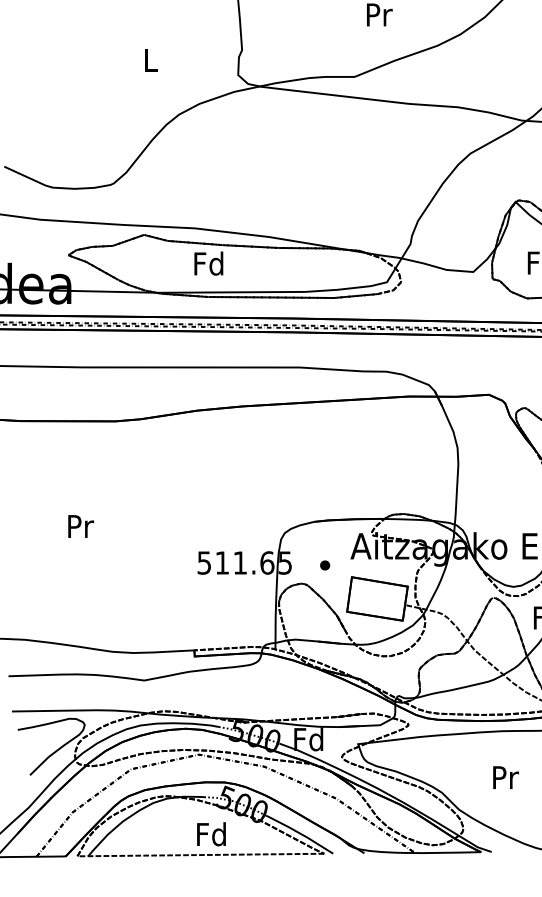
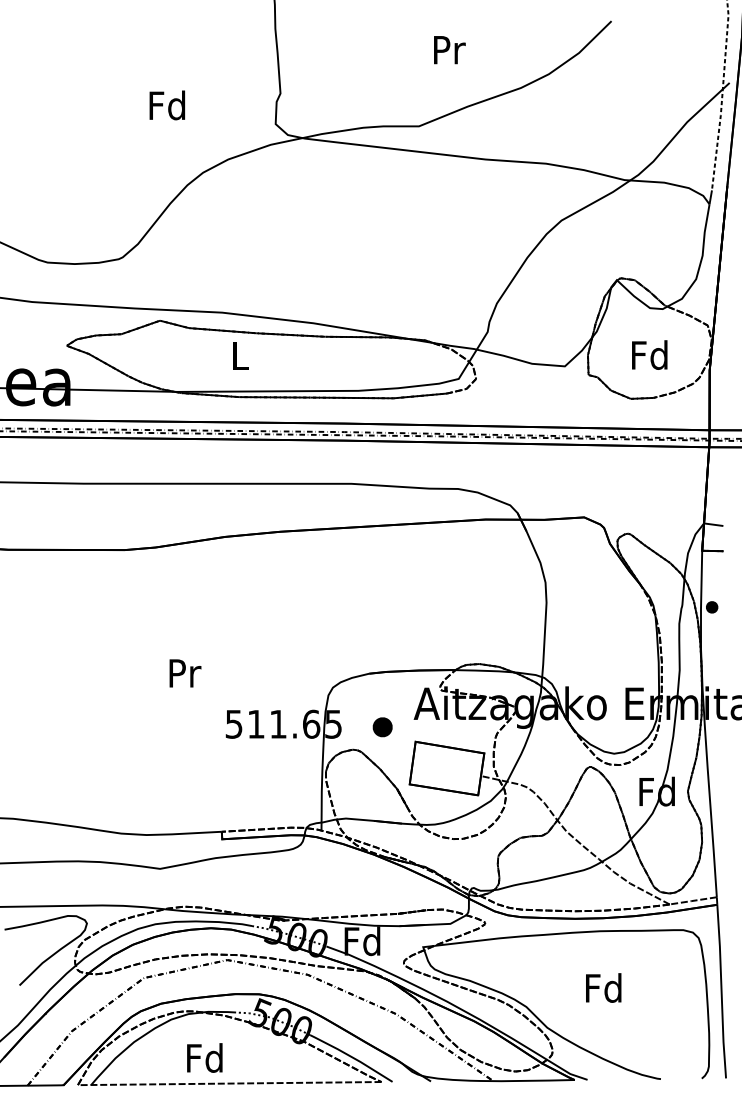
text: (150, 59) -> (167, 105), L -> Fd
text: (208, 263) -> (239, 355), Fd -> L
text: (81, 526) -> (185, 673), moved
part: (325, 565) -> (382, 727), size x1.6
text: (504, 776) -> (603, 987), Pr -> Fd
text: (211, 833) -> (204, 1057), moved

